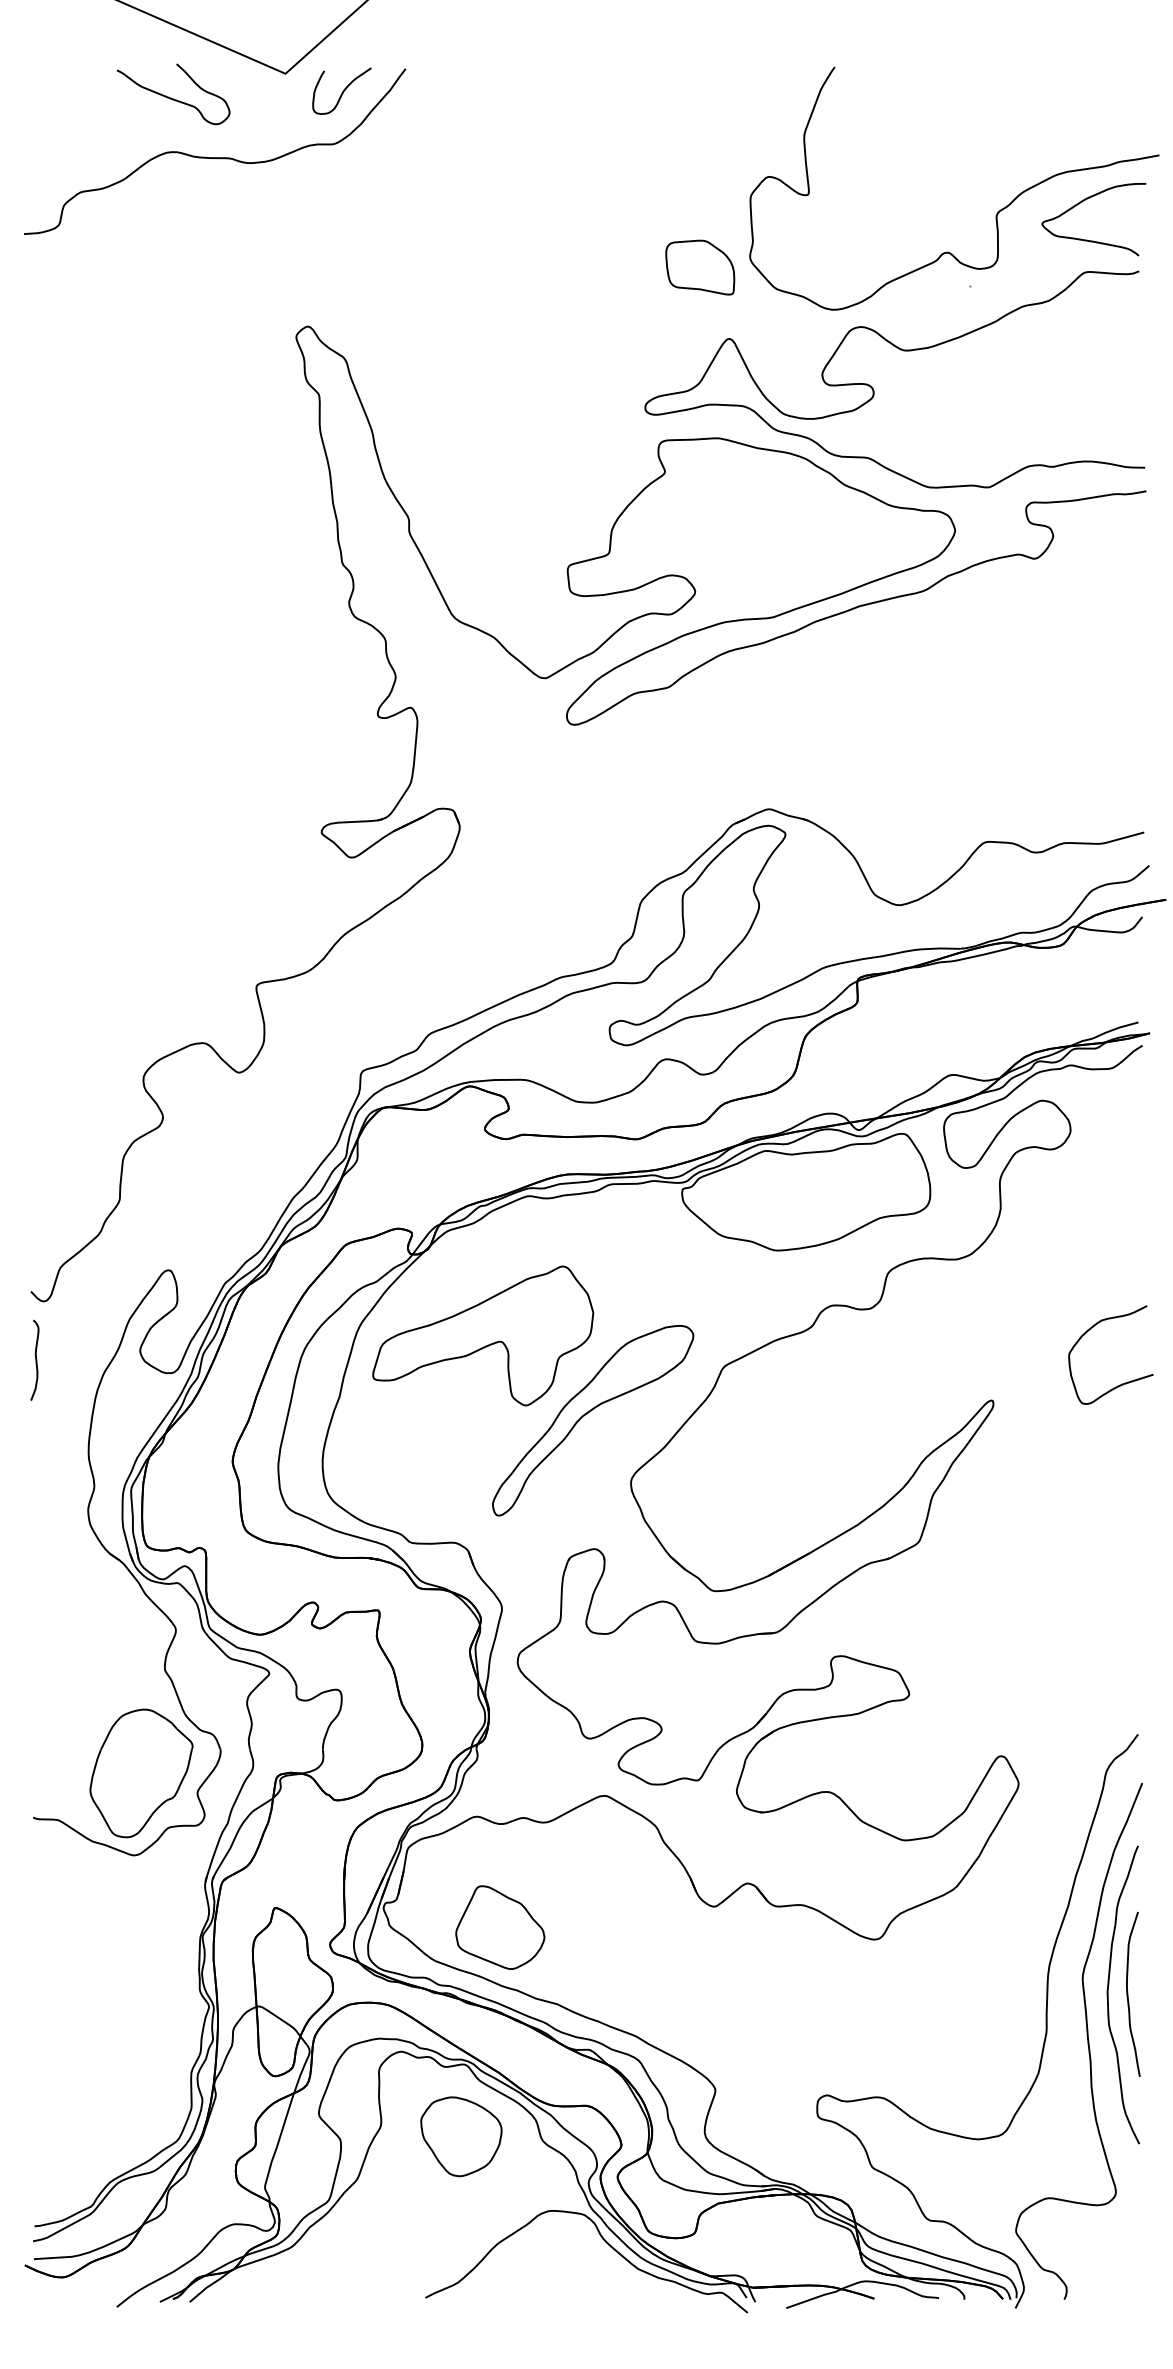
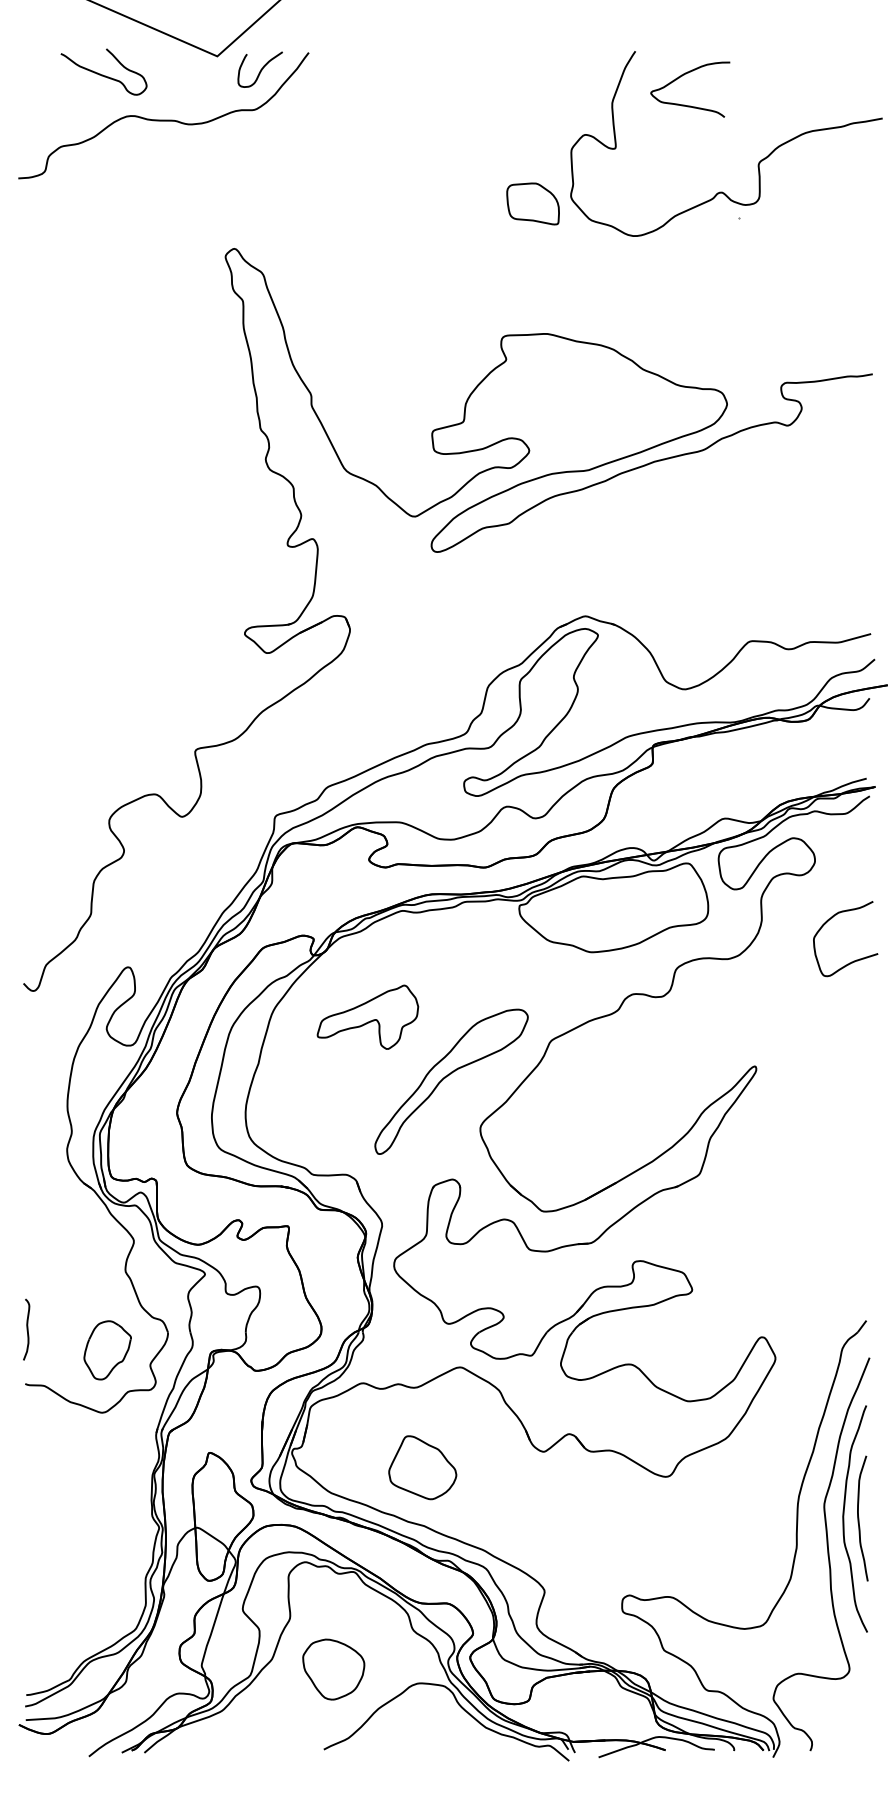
curve: (171, 97) -> (102, 74), moved
curve: (1084, 201) -> (683, 75), moved
curve: (874, 390) -> (665, 297), removed
part: (483, 1335) -> (368, 1016), size x0.6
curve: (35, 1359) -> (27, 1329), moved
curve: (1124, 1382) -> (856, 959), moved
part: (141, 1773) -> (107, 1350), size x0.6
part: (500, 1927) -> (422, 1467), moved
part: (461, 2136) -> (333, 1669), moved

